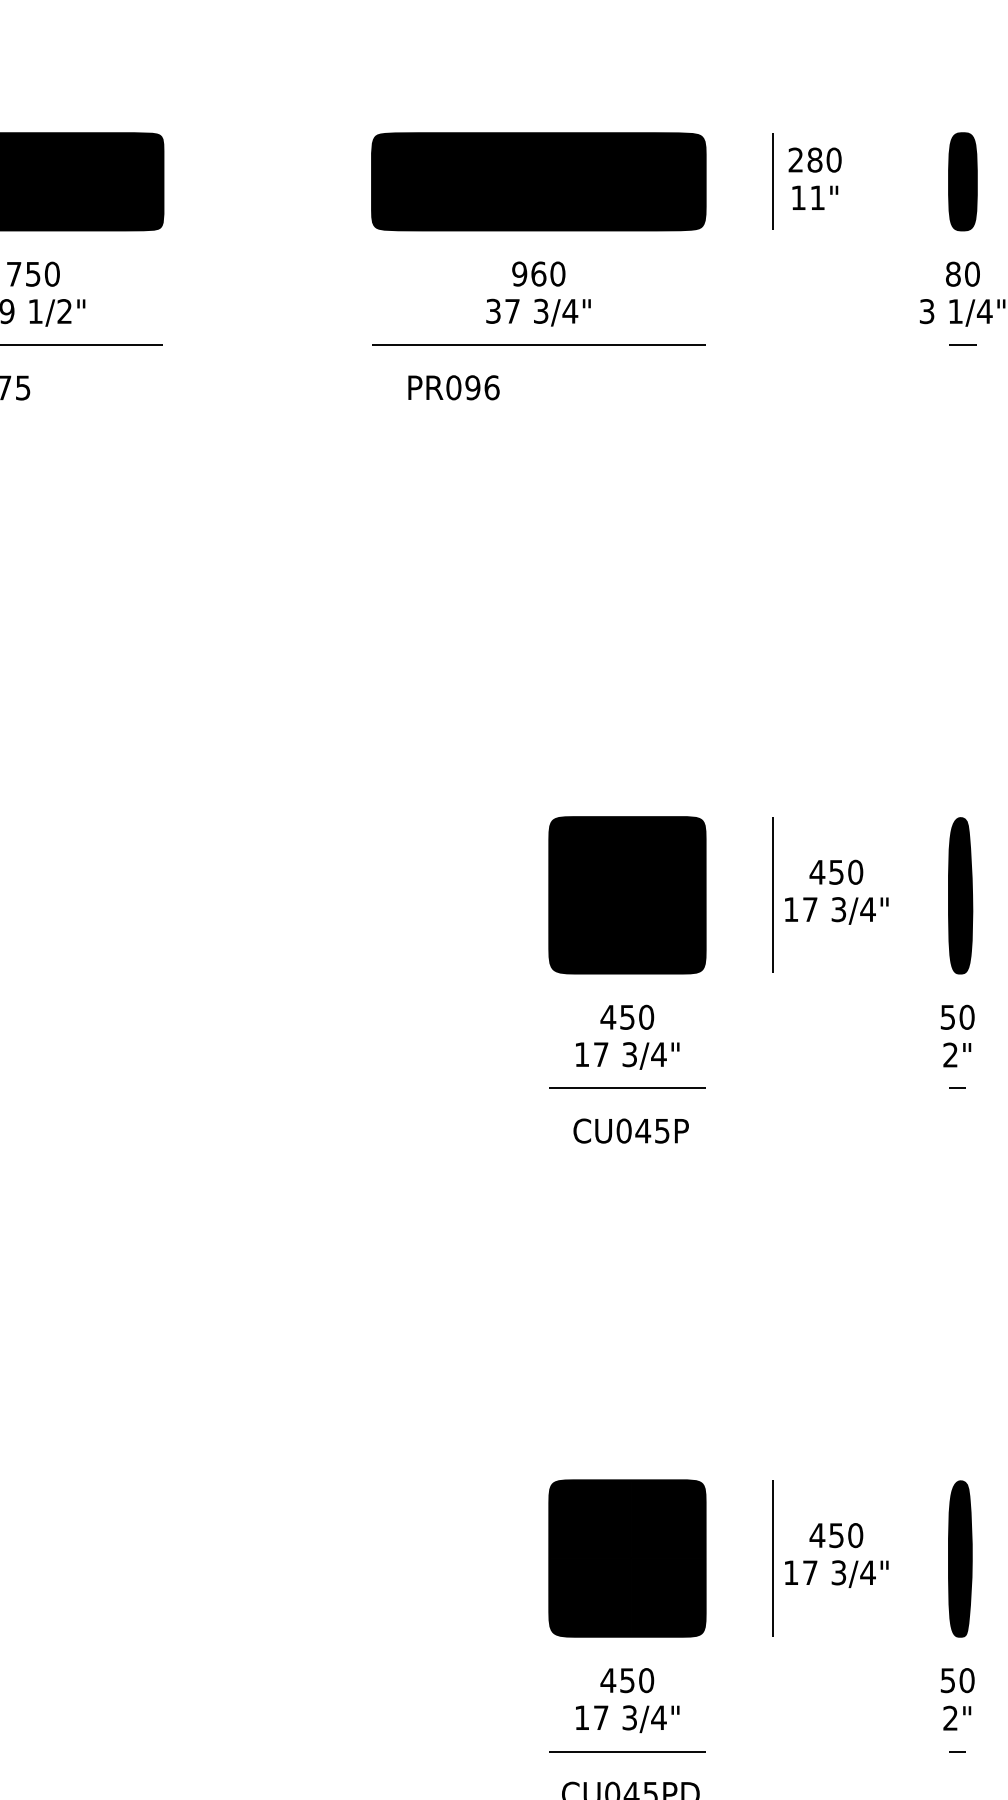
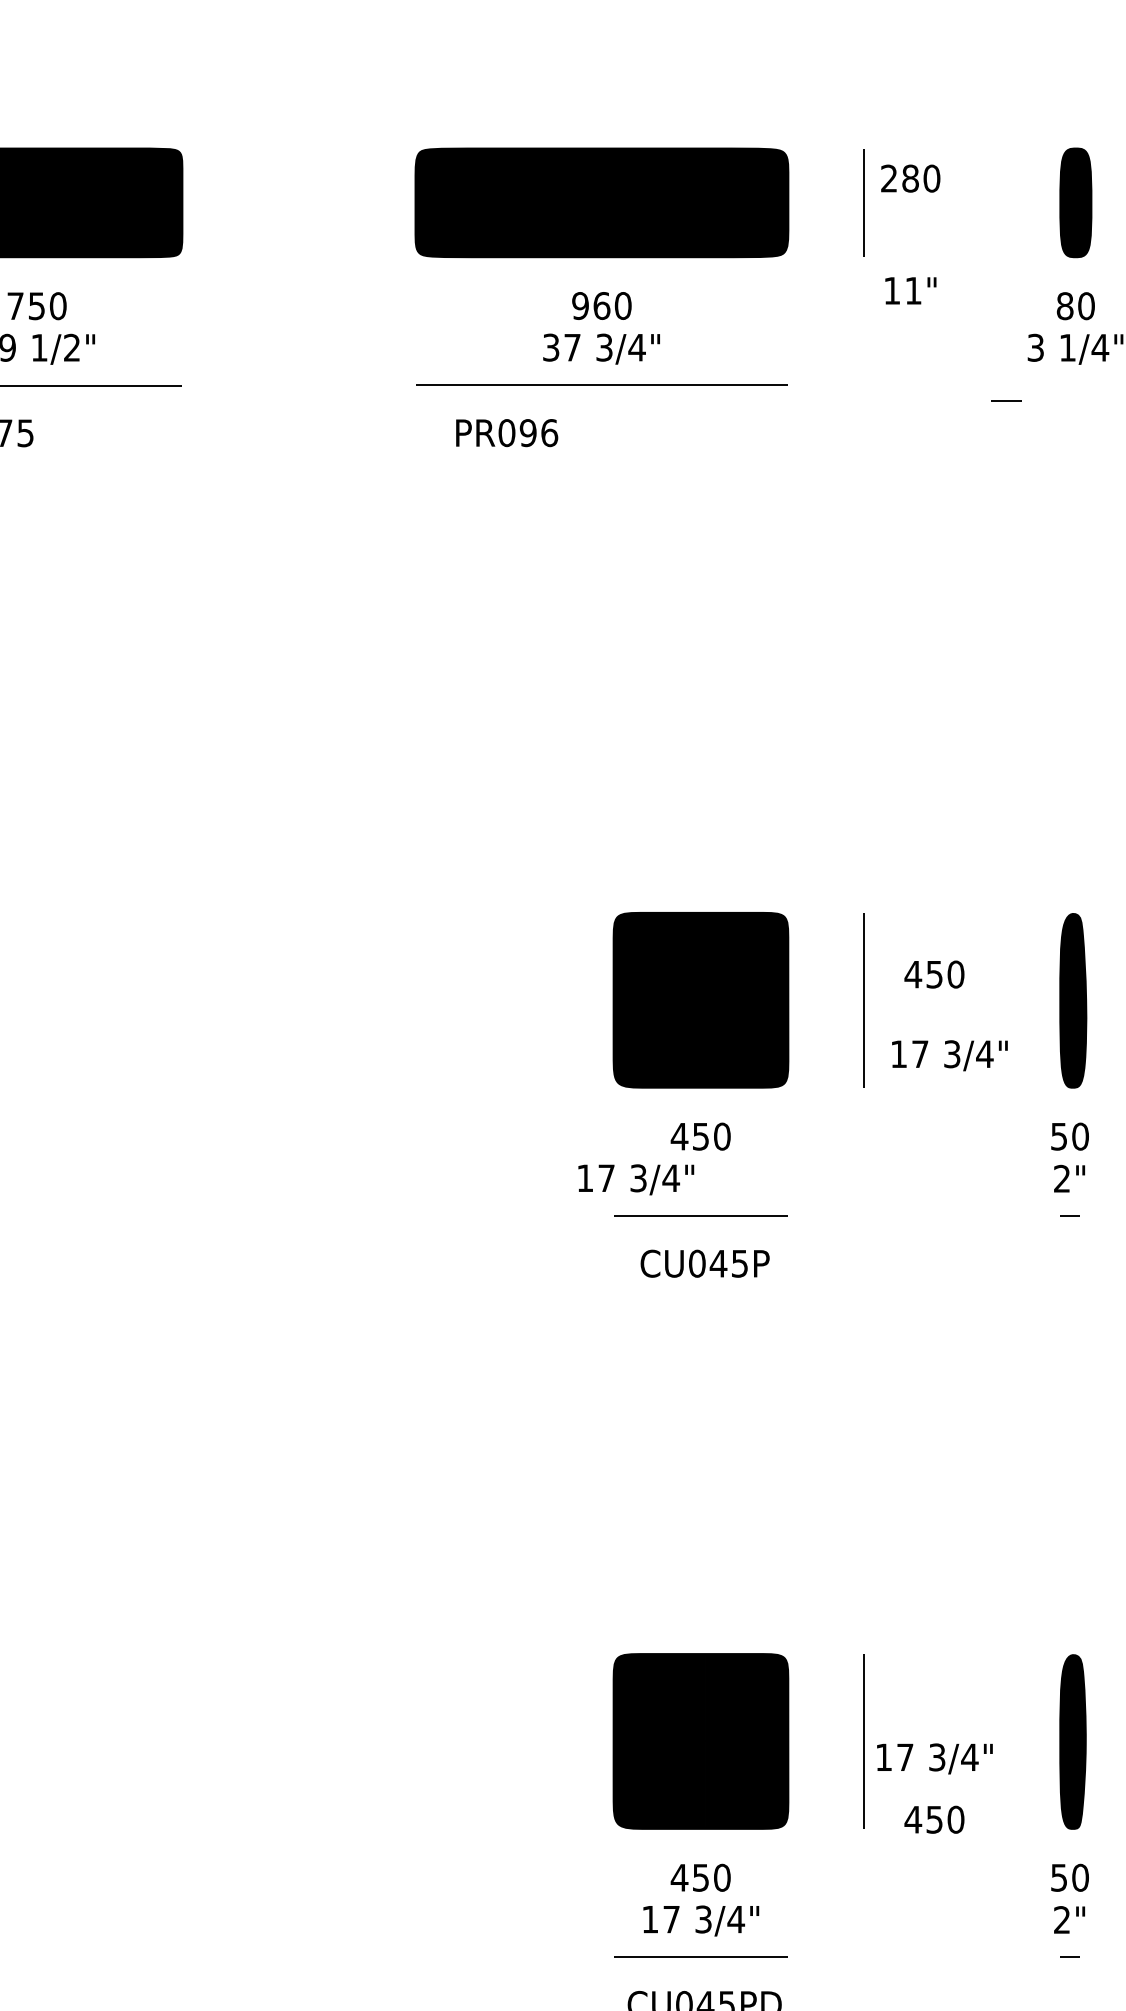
text: (814, 197) -> (910, 290), moved
line: (962, 345) -> (1006, 400), moved
text: (836, 910) -> (949, 1055), moved
text: (627, 1055) -> (636, 1179), moved
text: (836, 1535) -> (934, 1819), moved

